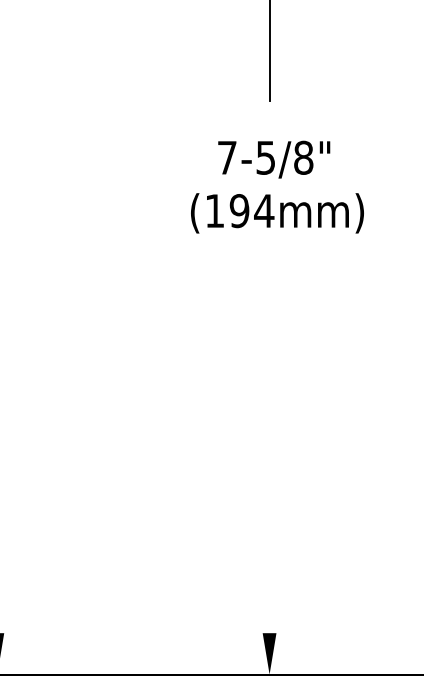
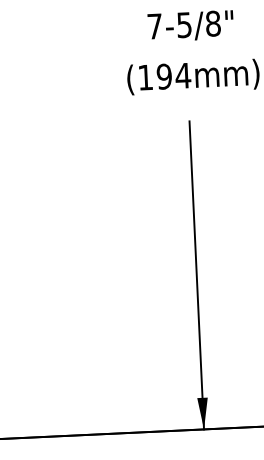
text: (274, 159) -> (191, 26), moved
line: (269, 472) -> (196, 275), added

